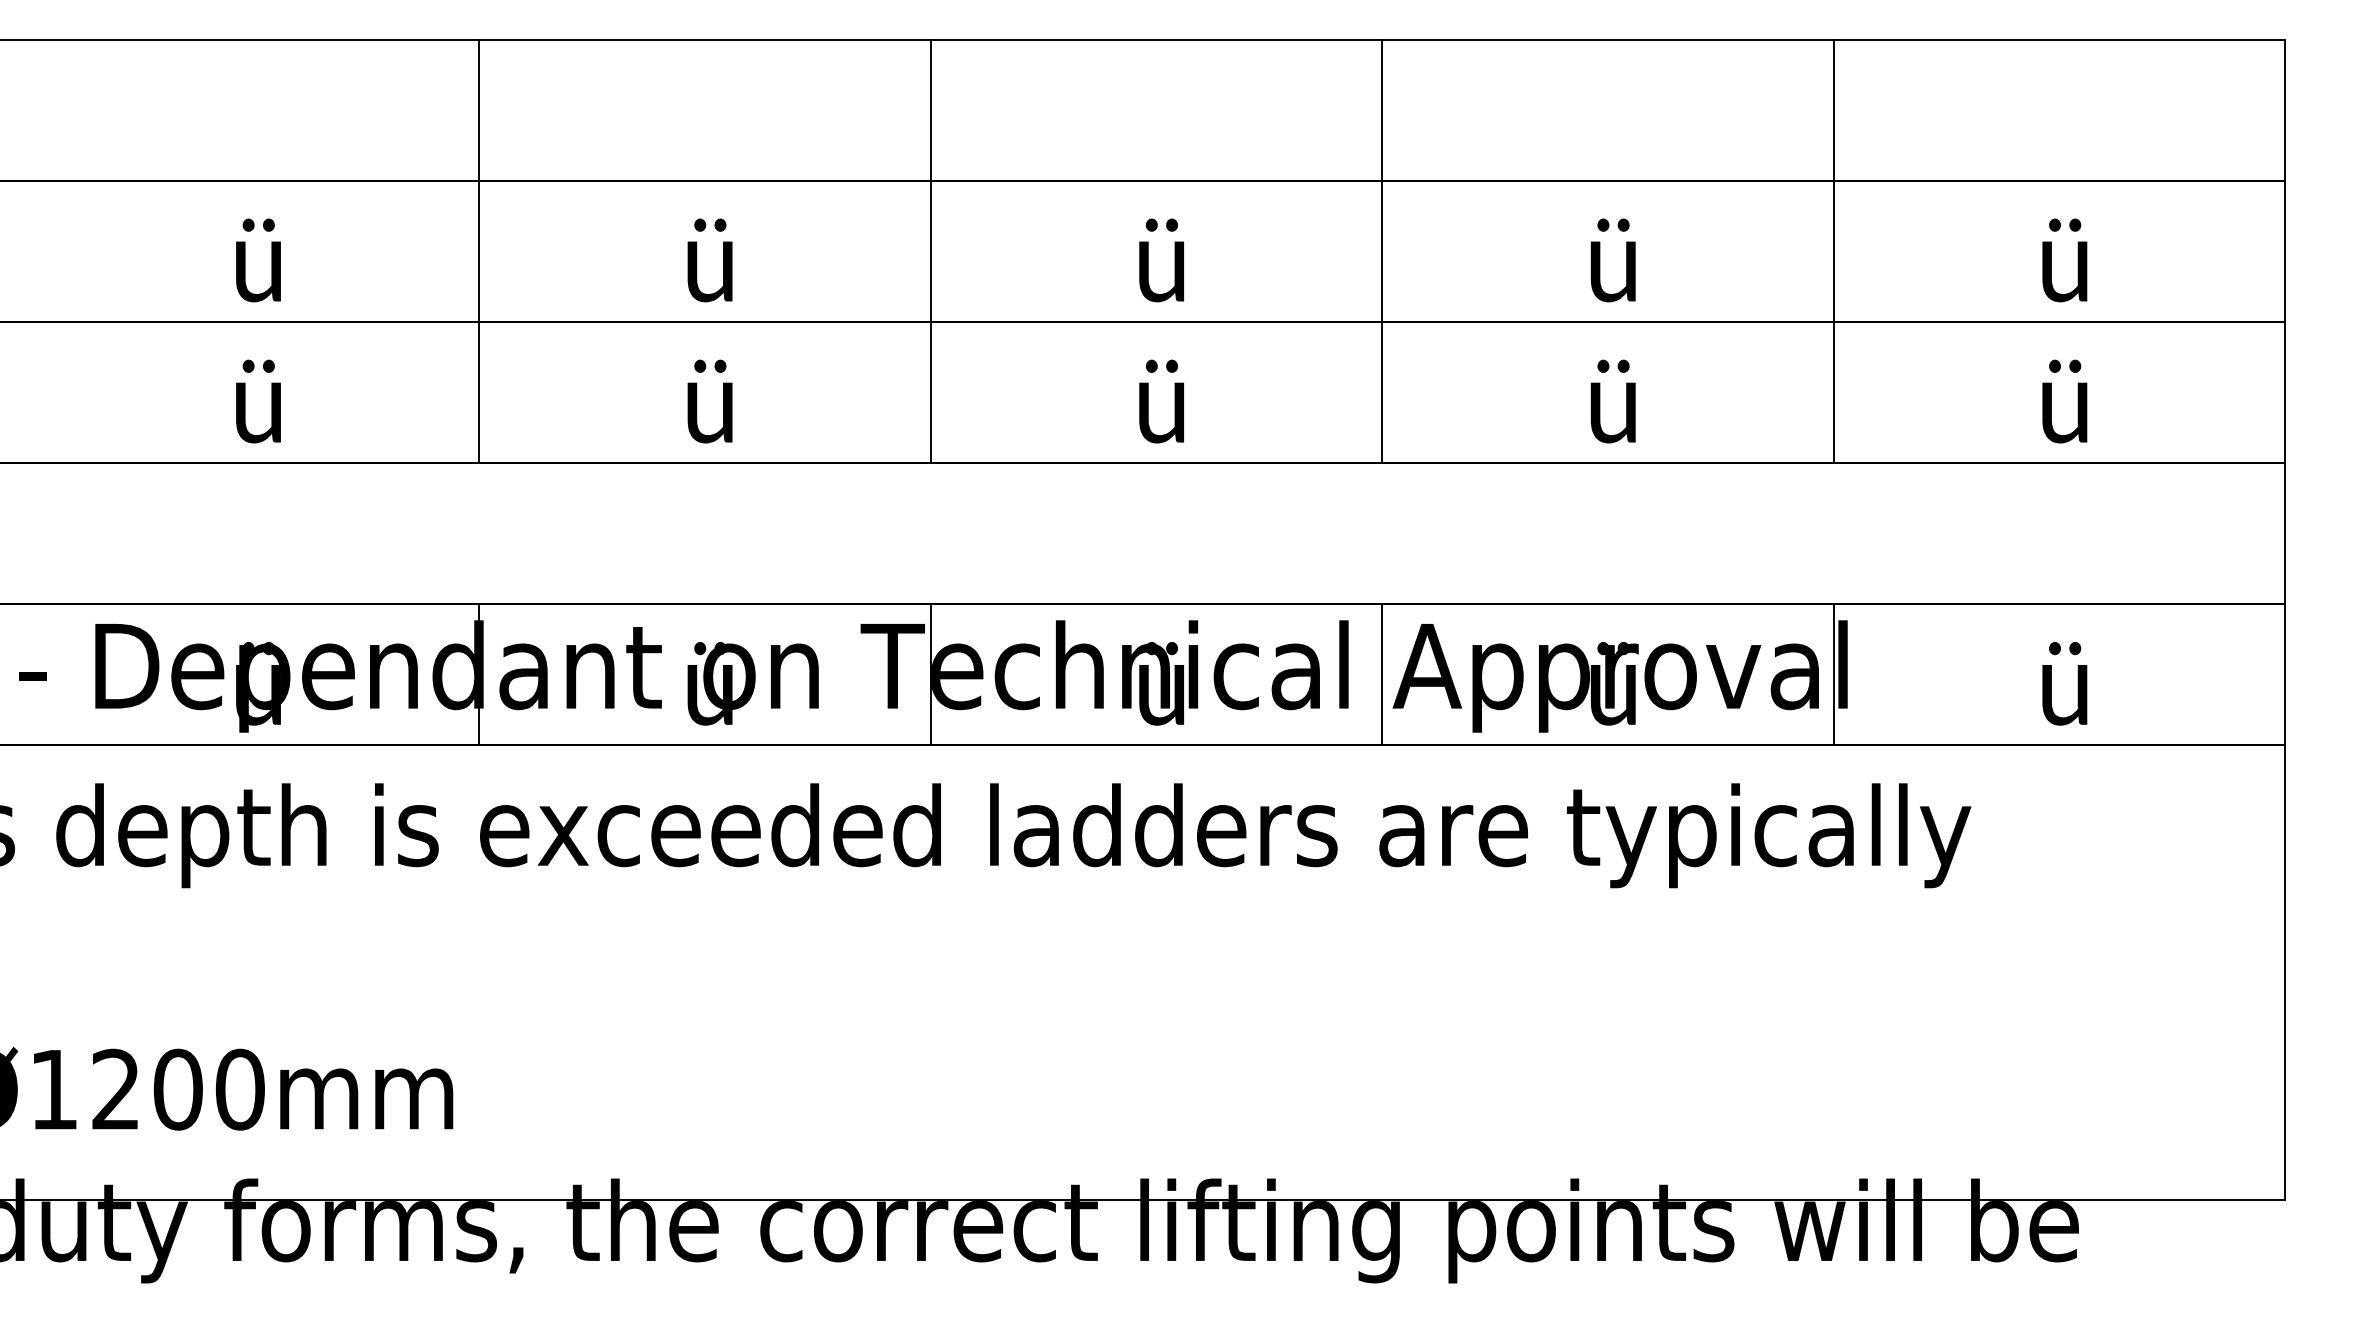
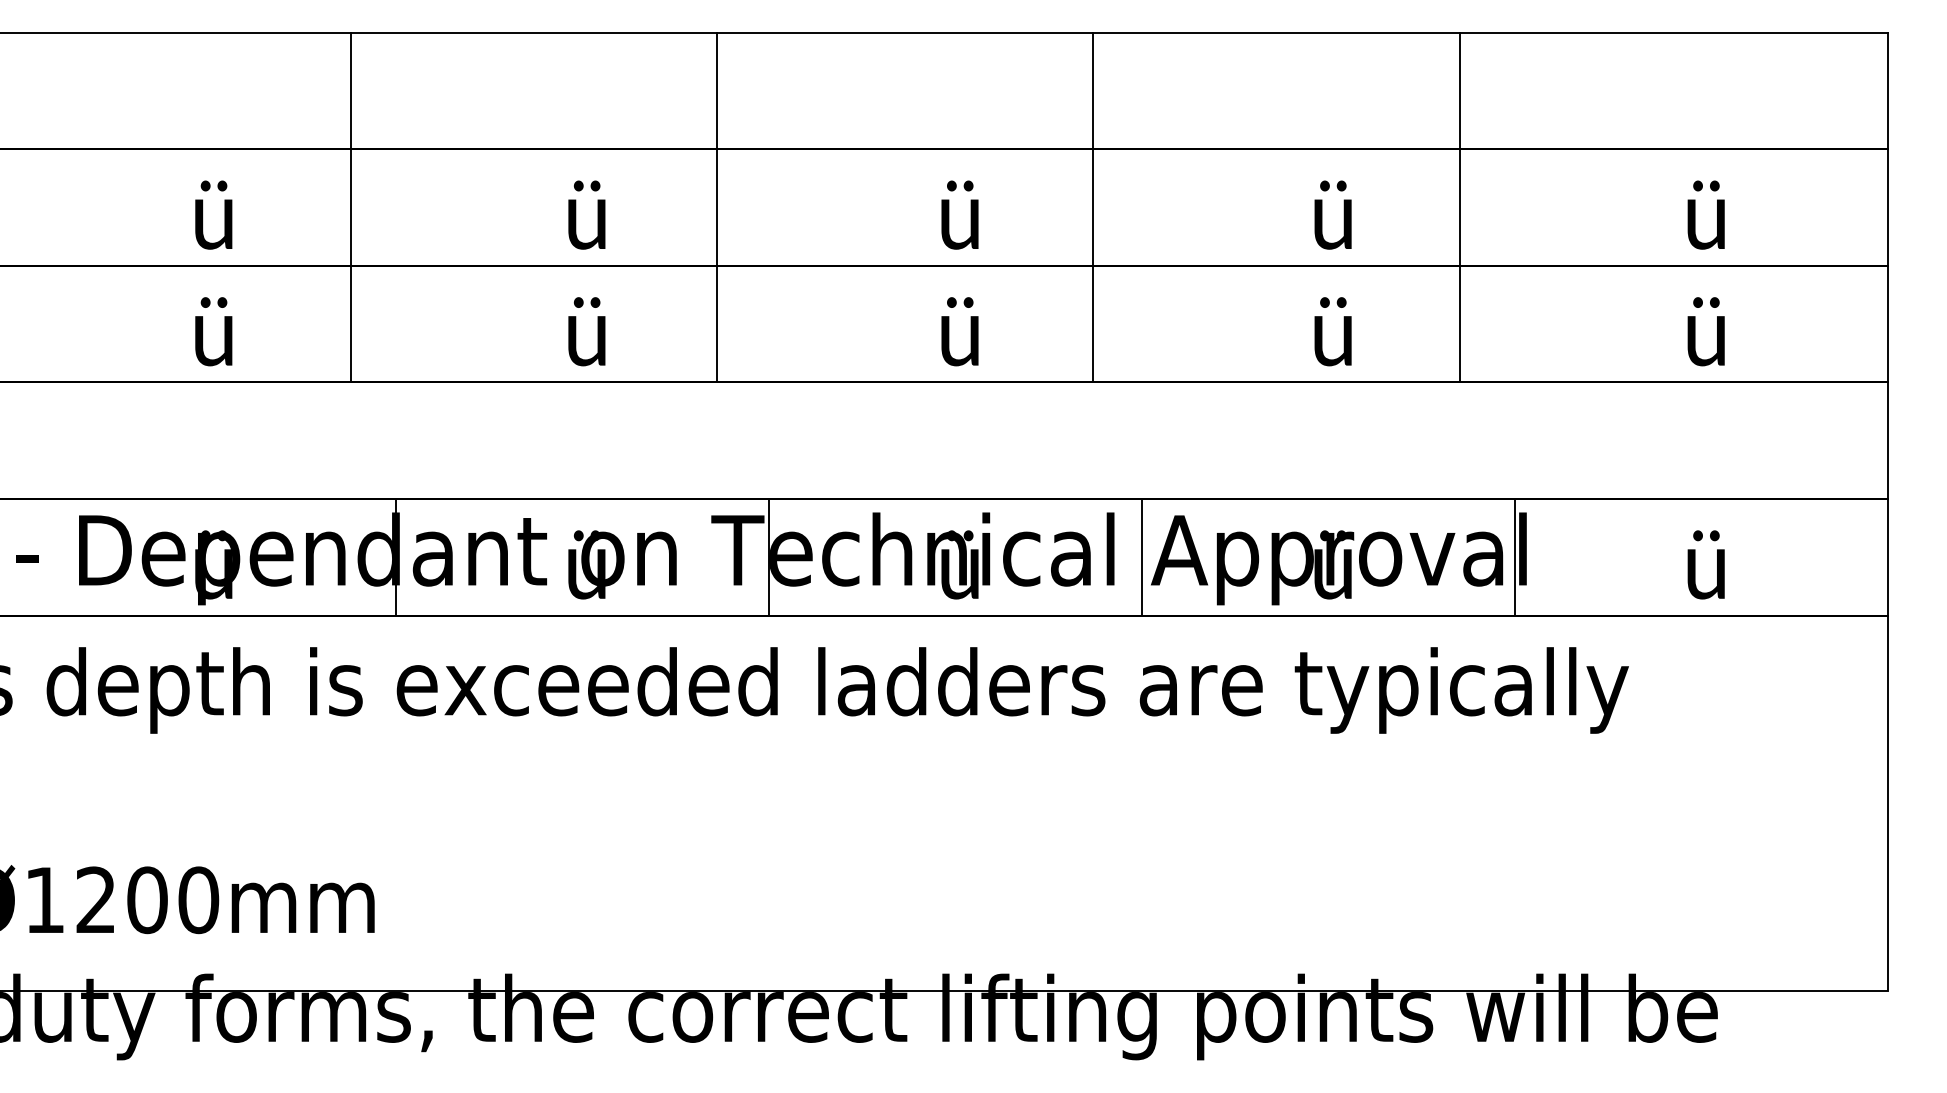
line: (478, 250) -> (350, 206), moved
line: (930, 250) -> (716, 206), moved
line: (1382, 250) -> (1092, 206), moved
line: (1833, 250) -> (1459, 206), moved

